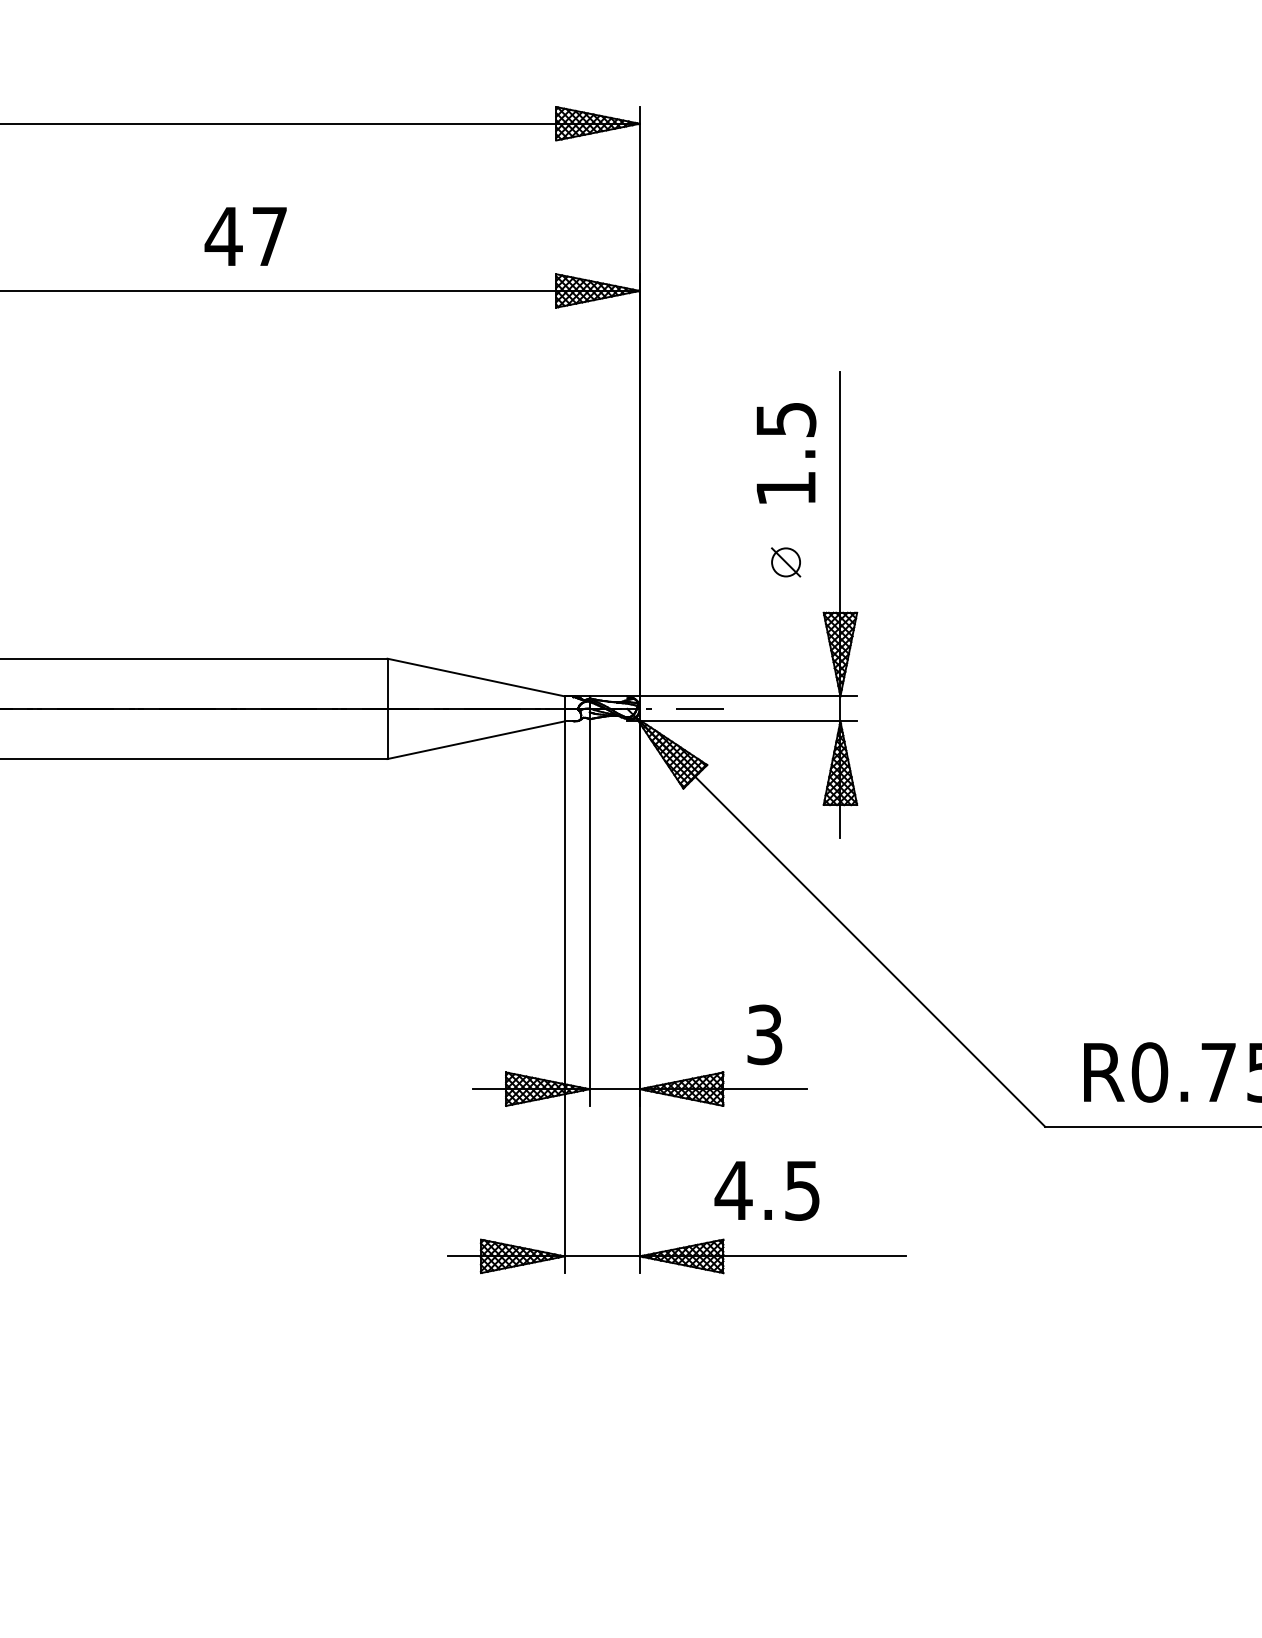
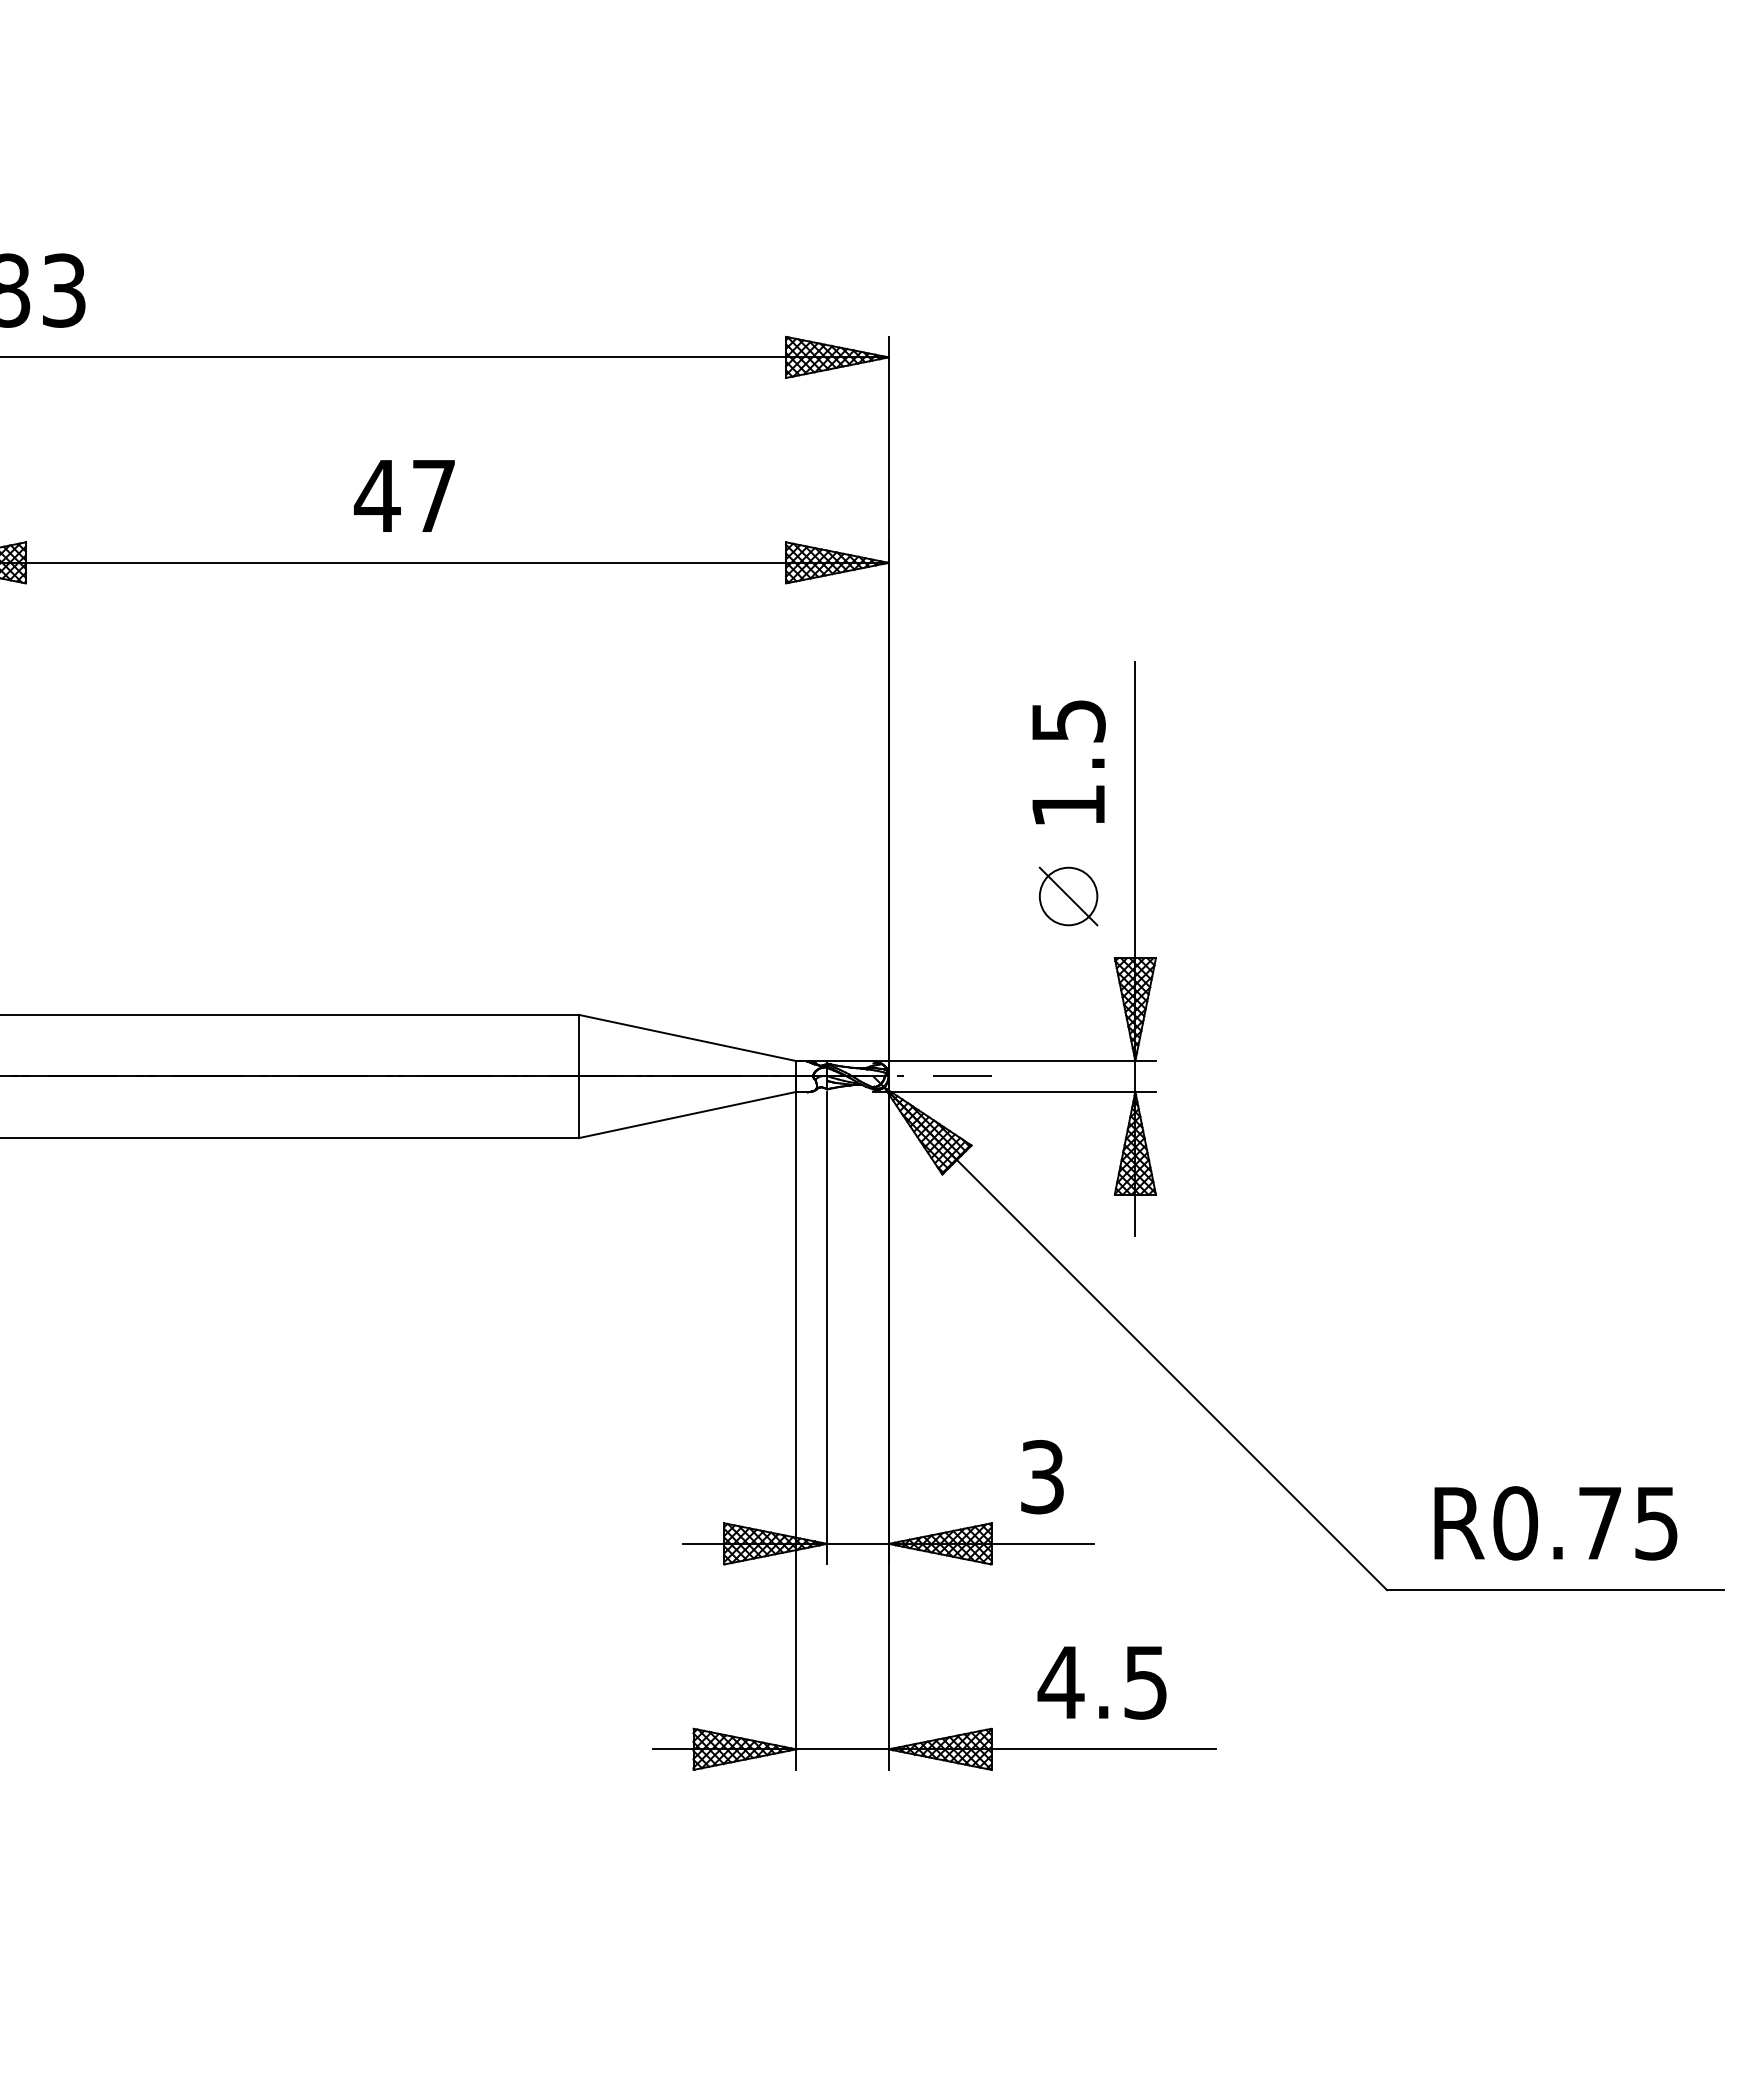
part: (786, 562) -> (1068, 896), size x1.67
text: (766, 1190) -> (1101, 1682), moved

